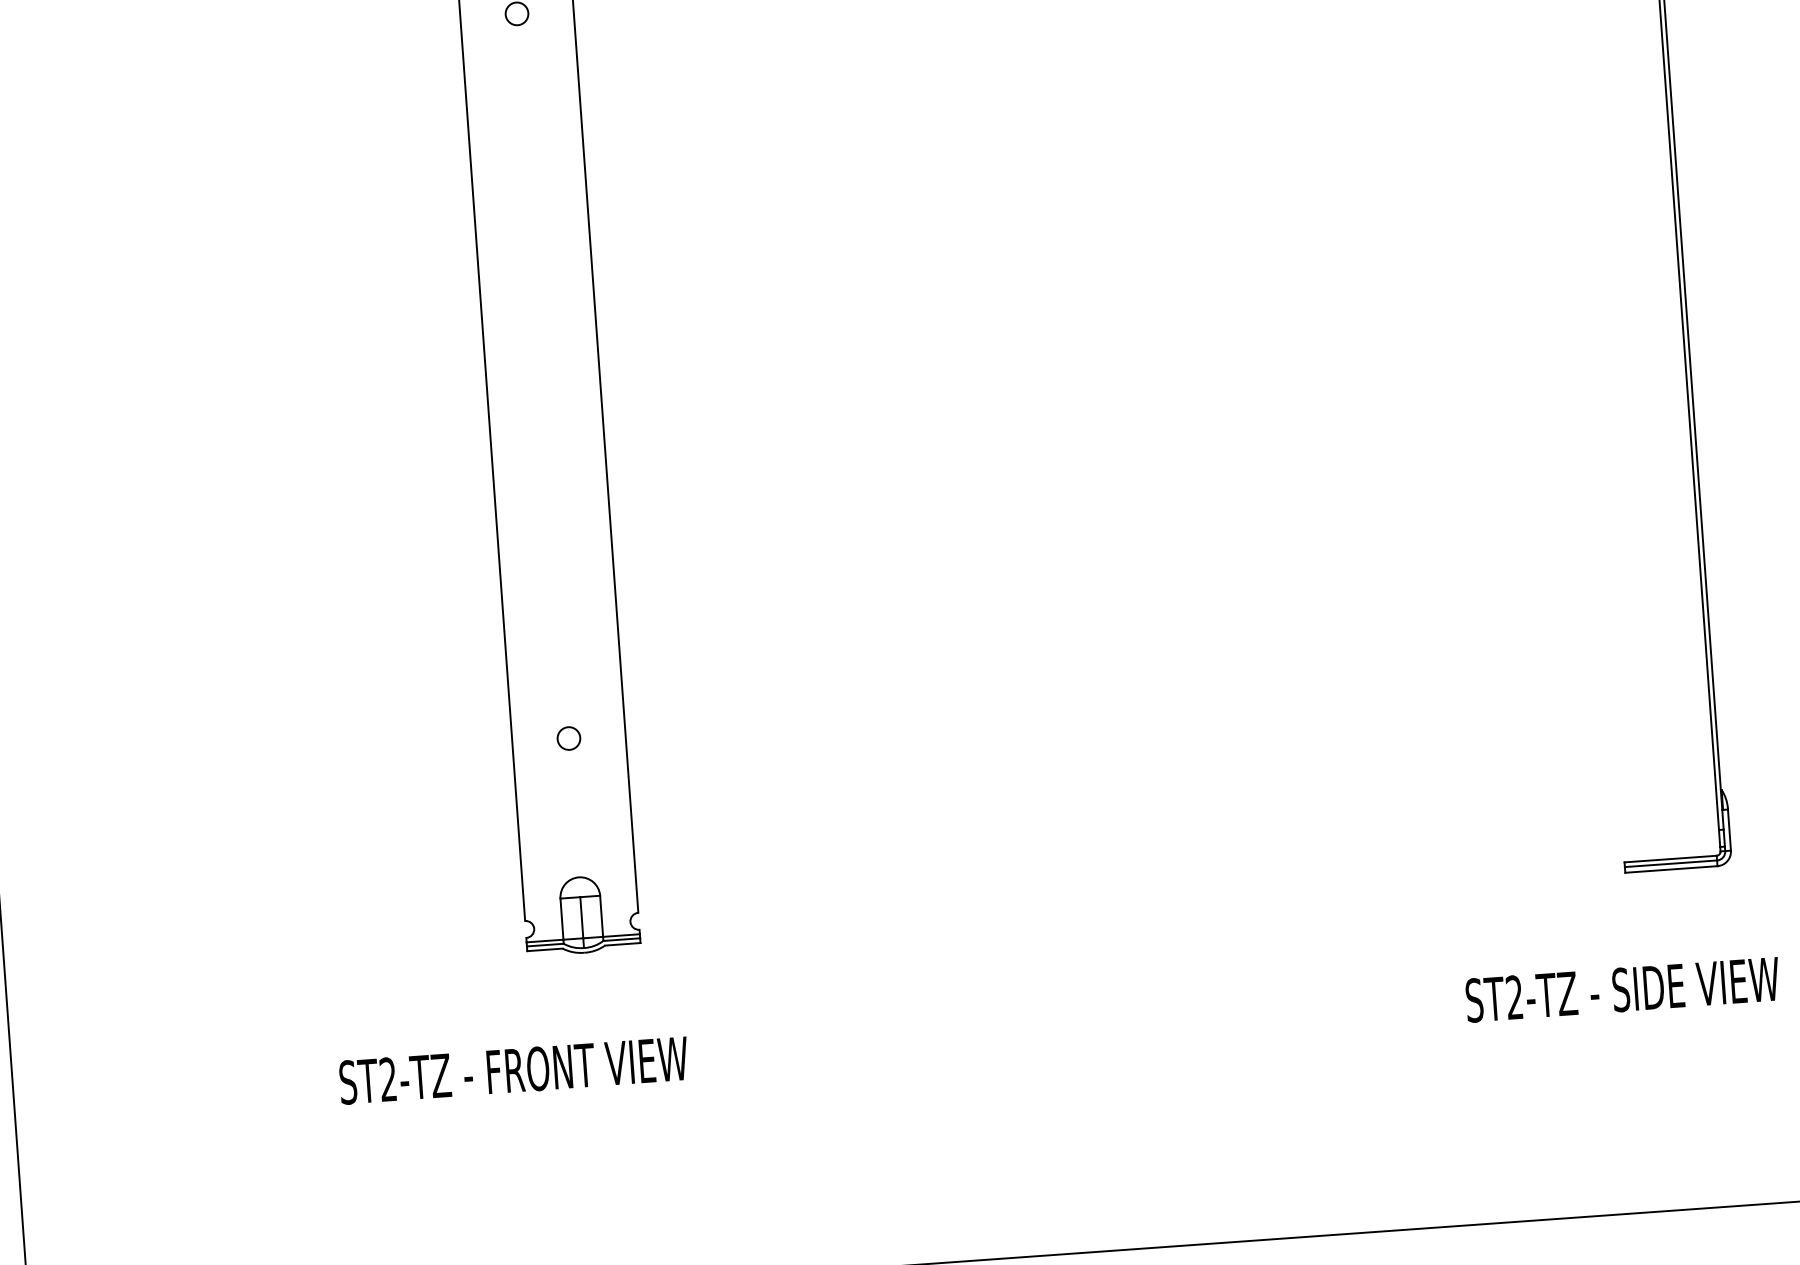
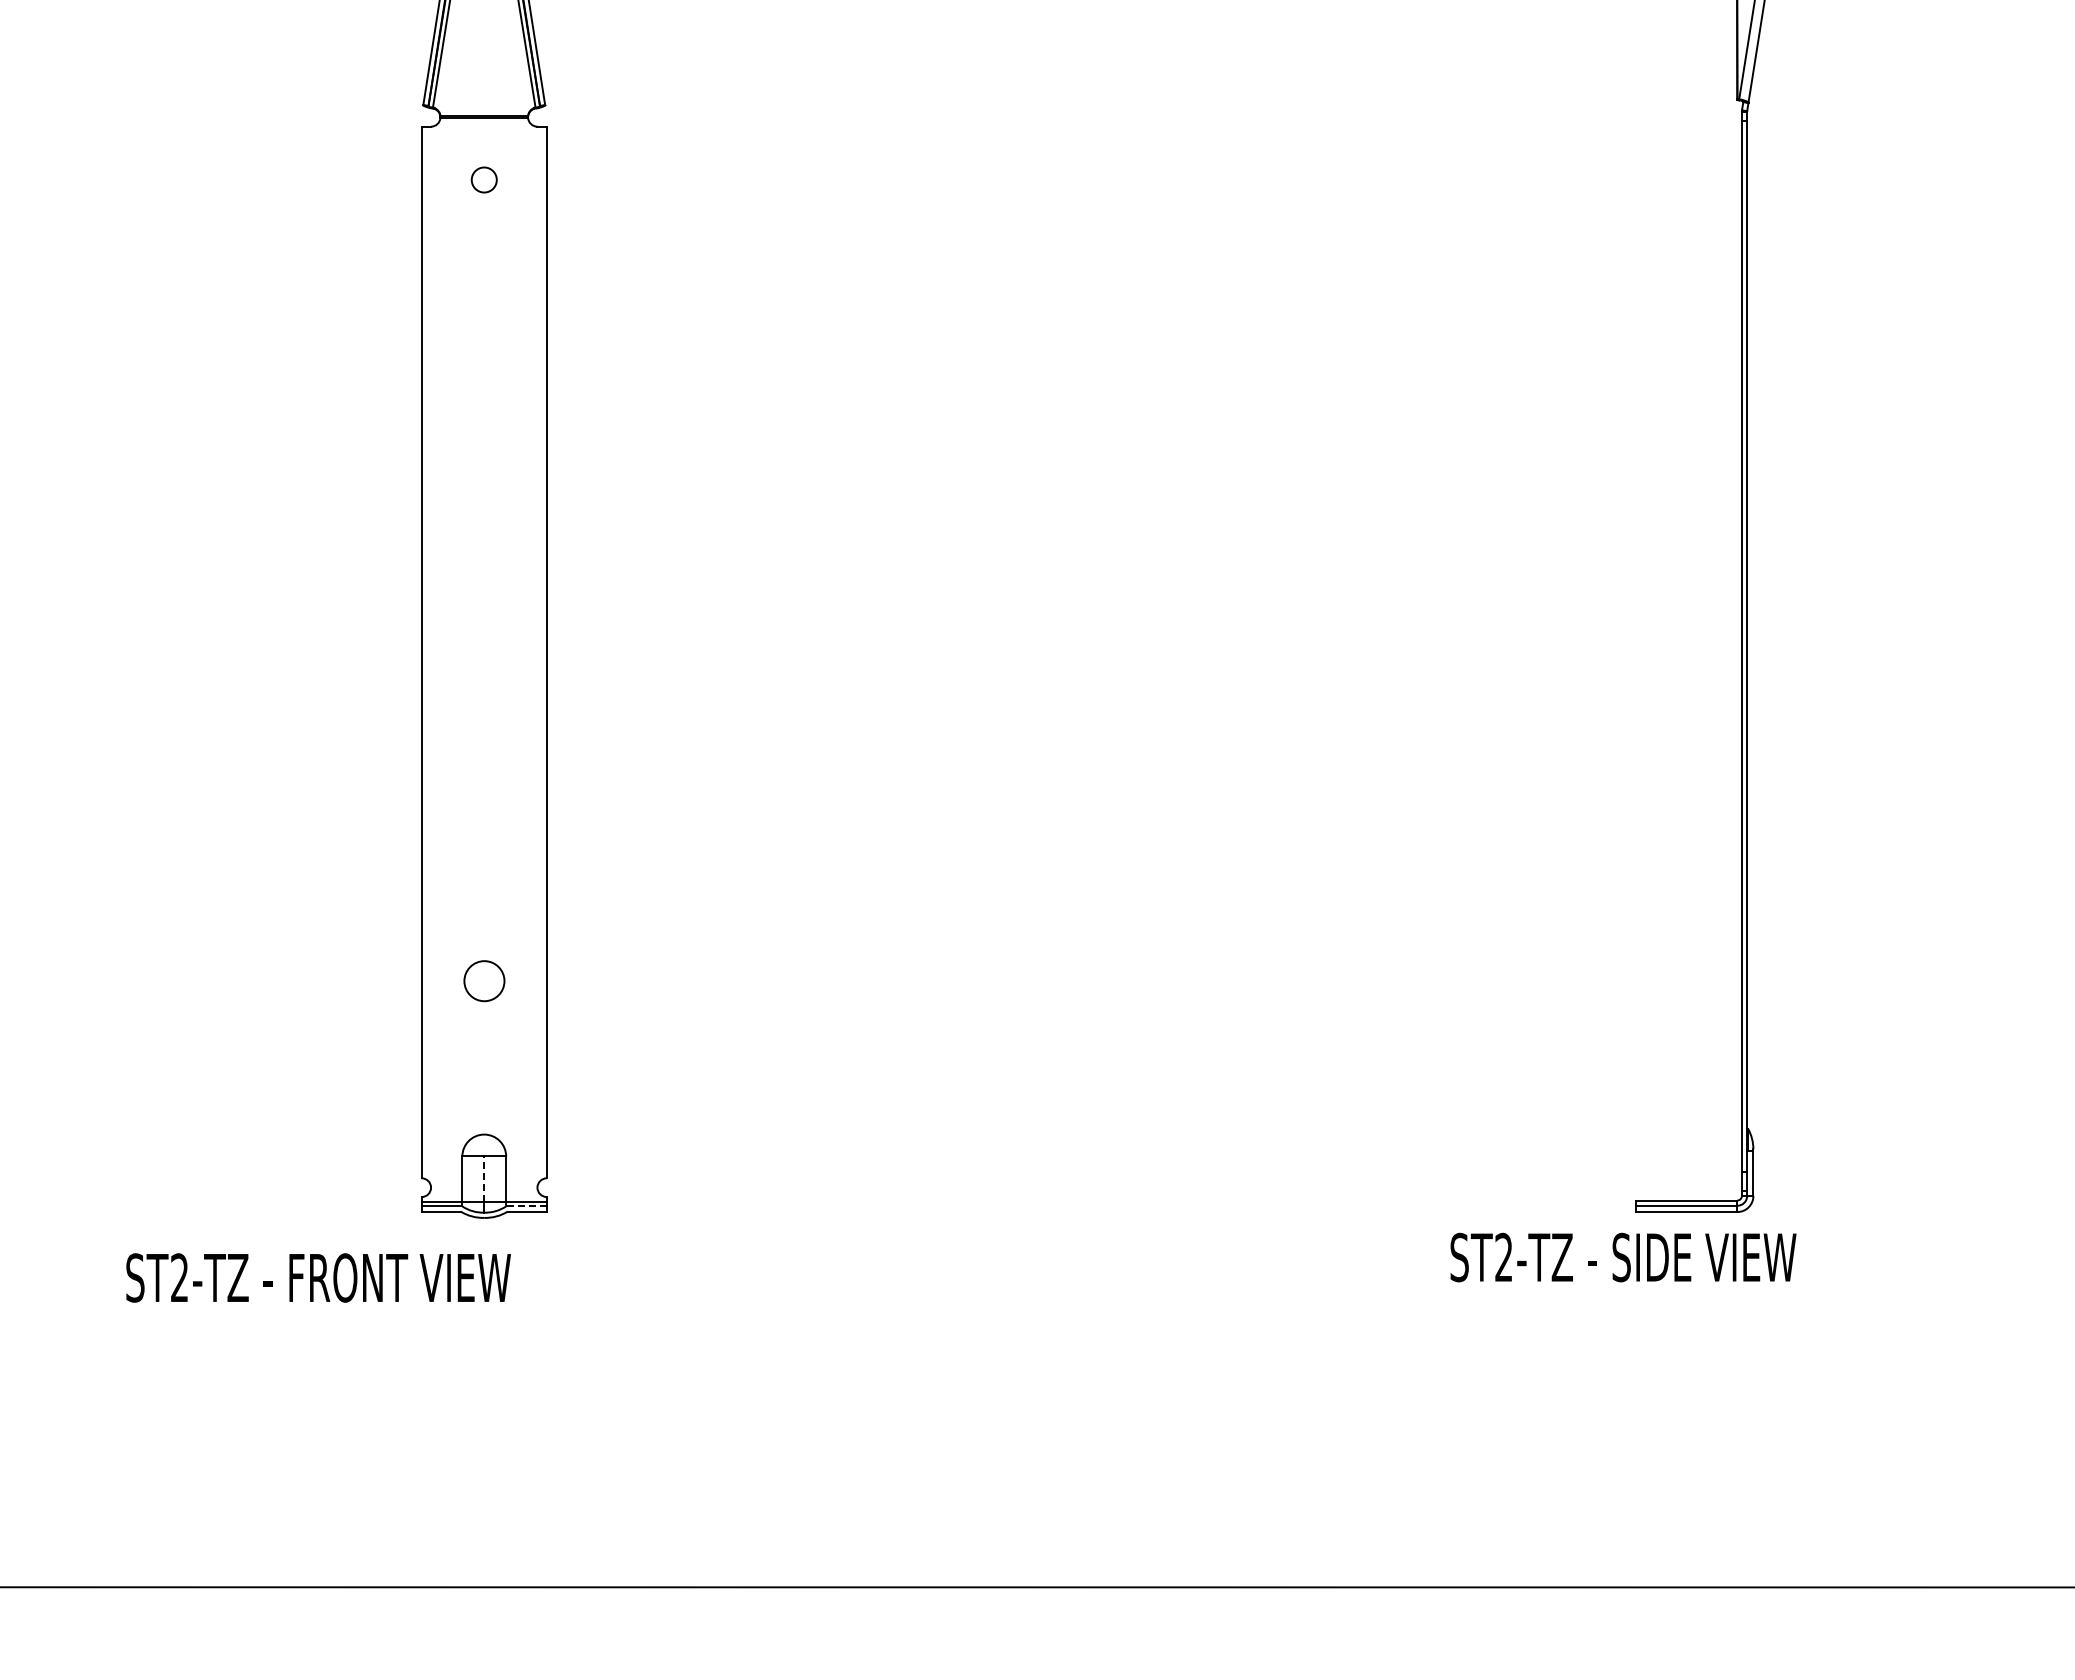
circle: (568, 738) -> (483, 980), size x1.6
line: (582, 917) -> (484, 1179), solid -> dashed
line: (621, 939) -> (526, 1206), solid -> dashed
text: (1622, 989) -> (1623, 1257), moved
text: (513, 1070) -> (318, 1277), moved

